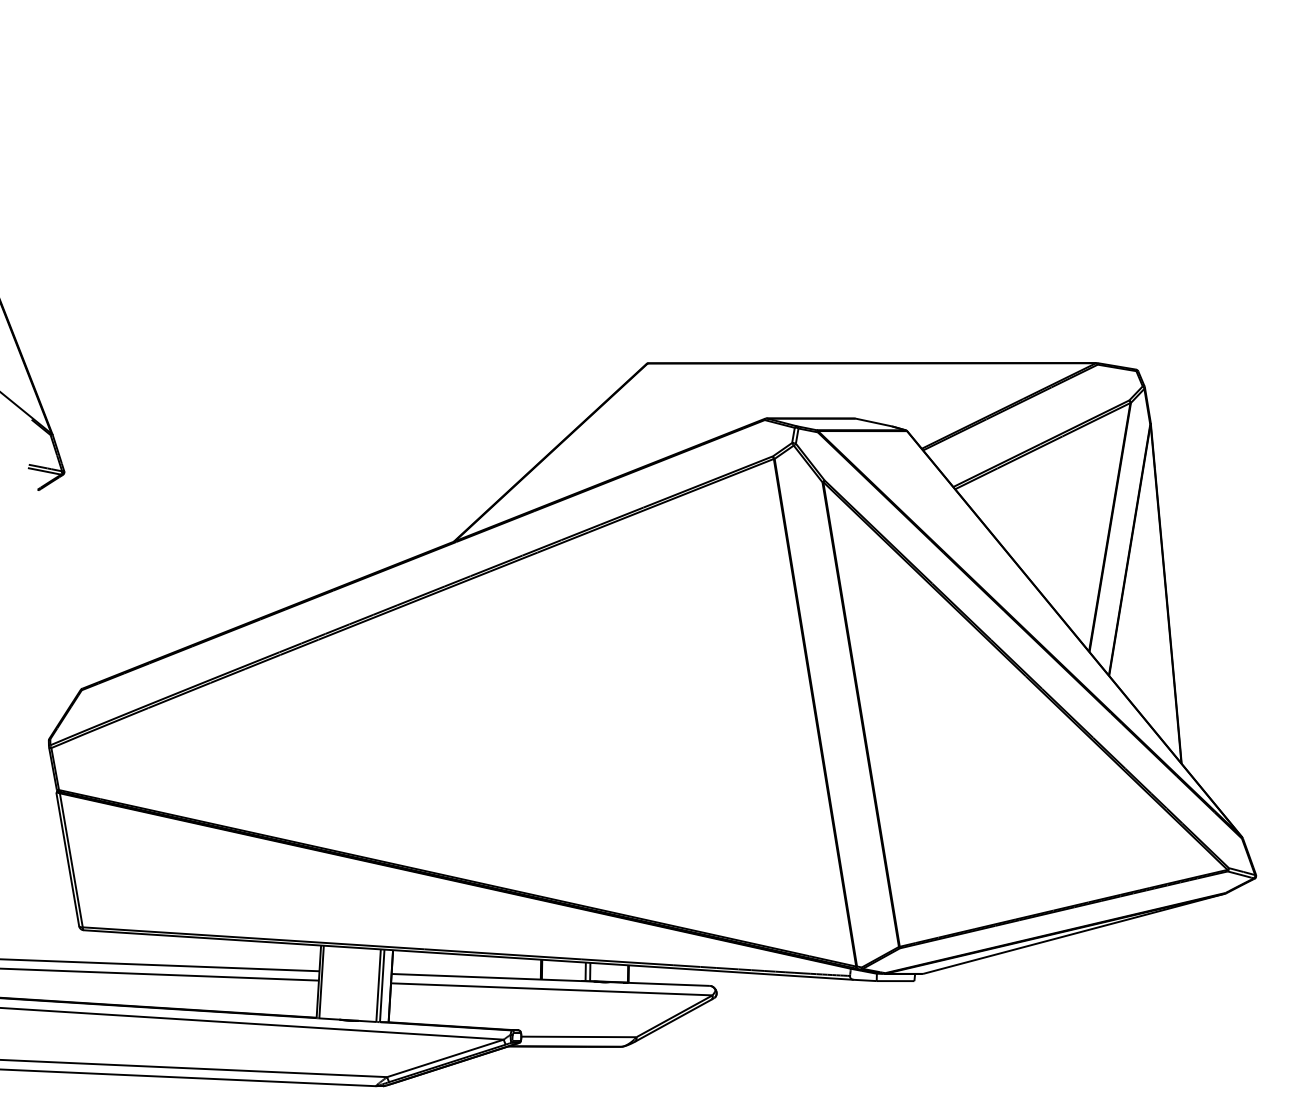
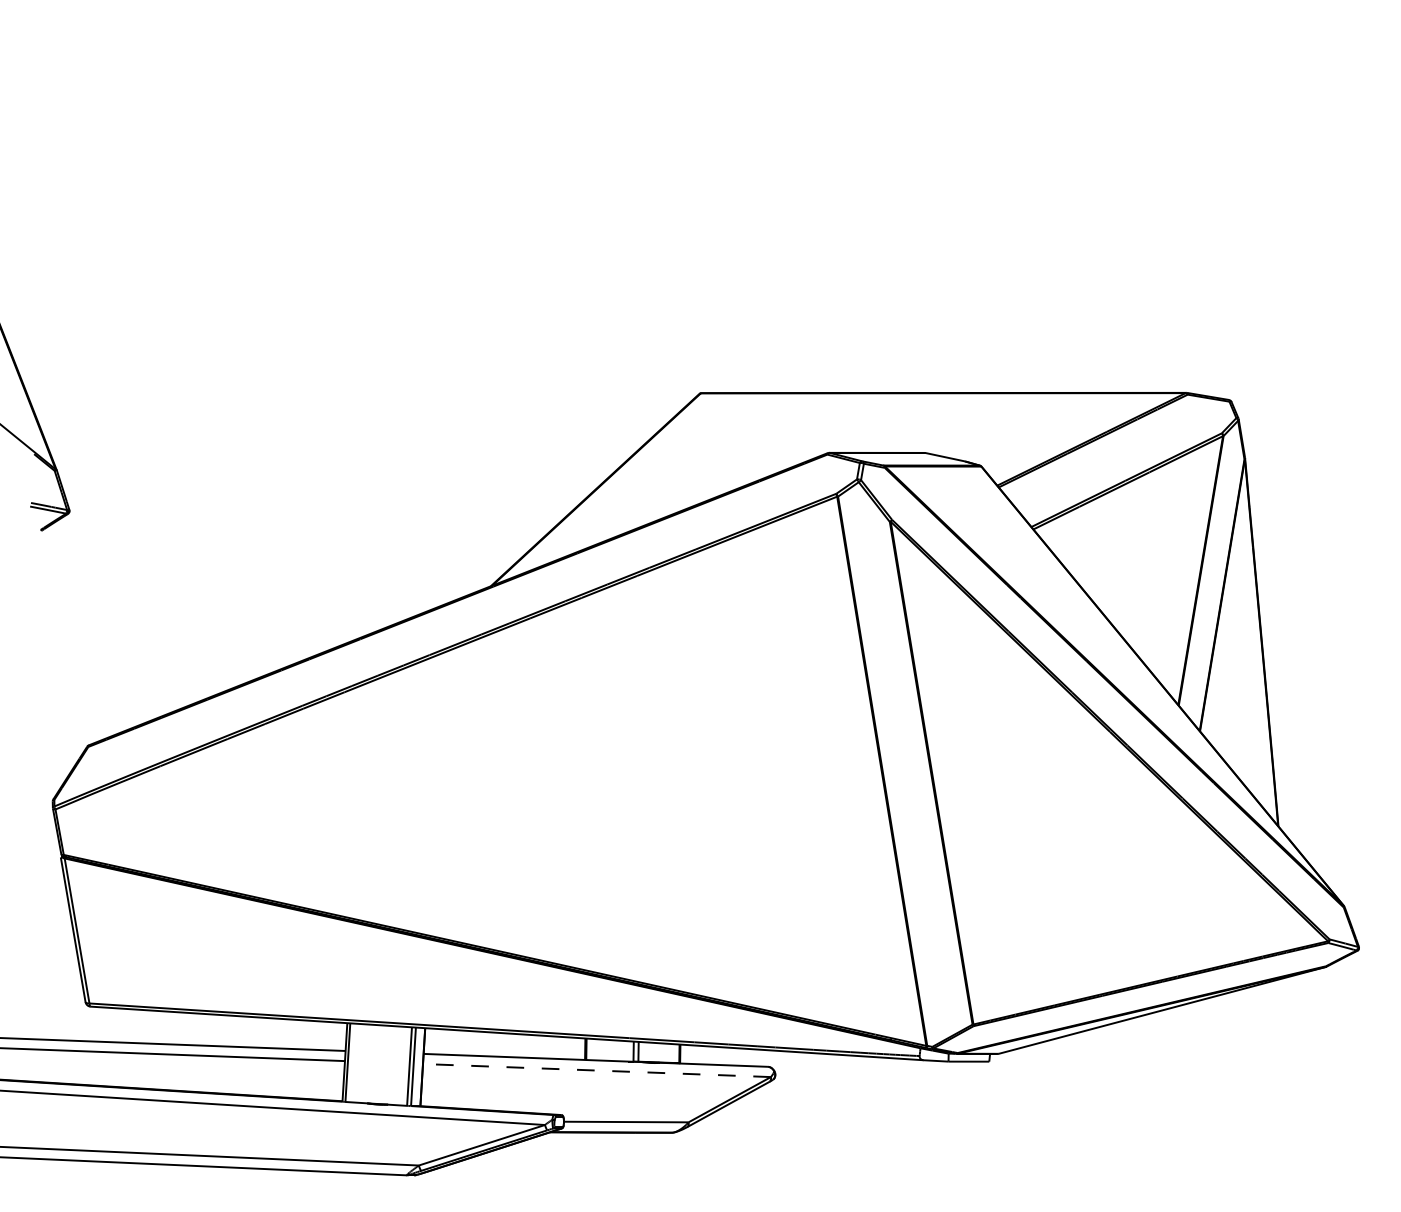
line: (551, 989) -> (596, 1070), solid -> dashed

